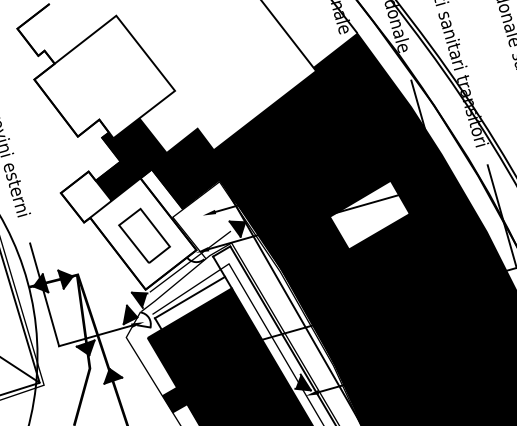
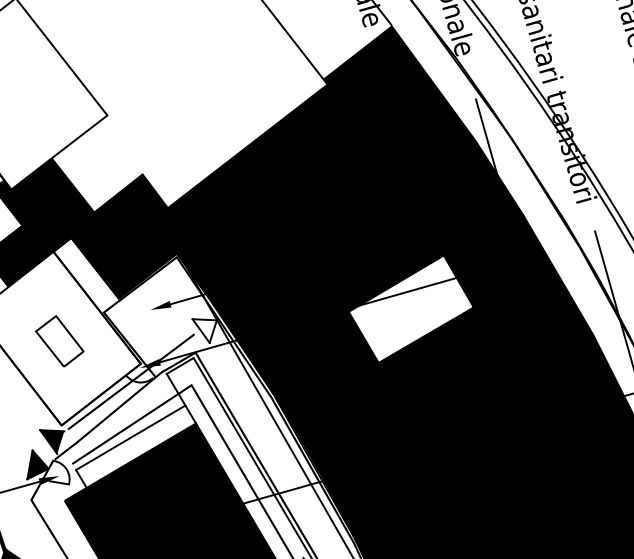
fill: (237, 228) -> (204, 330), removed
part: (144, 235) -> (59, 340), size x0.6

